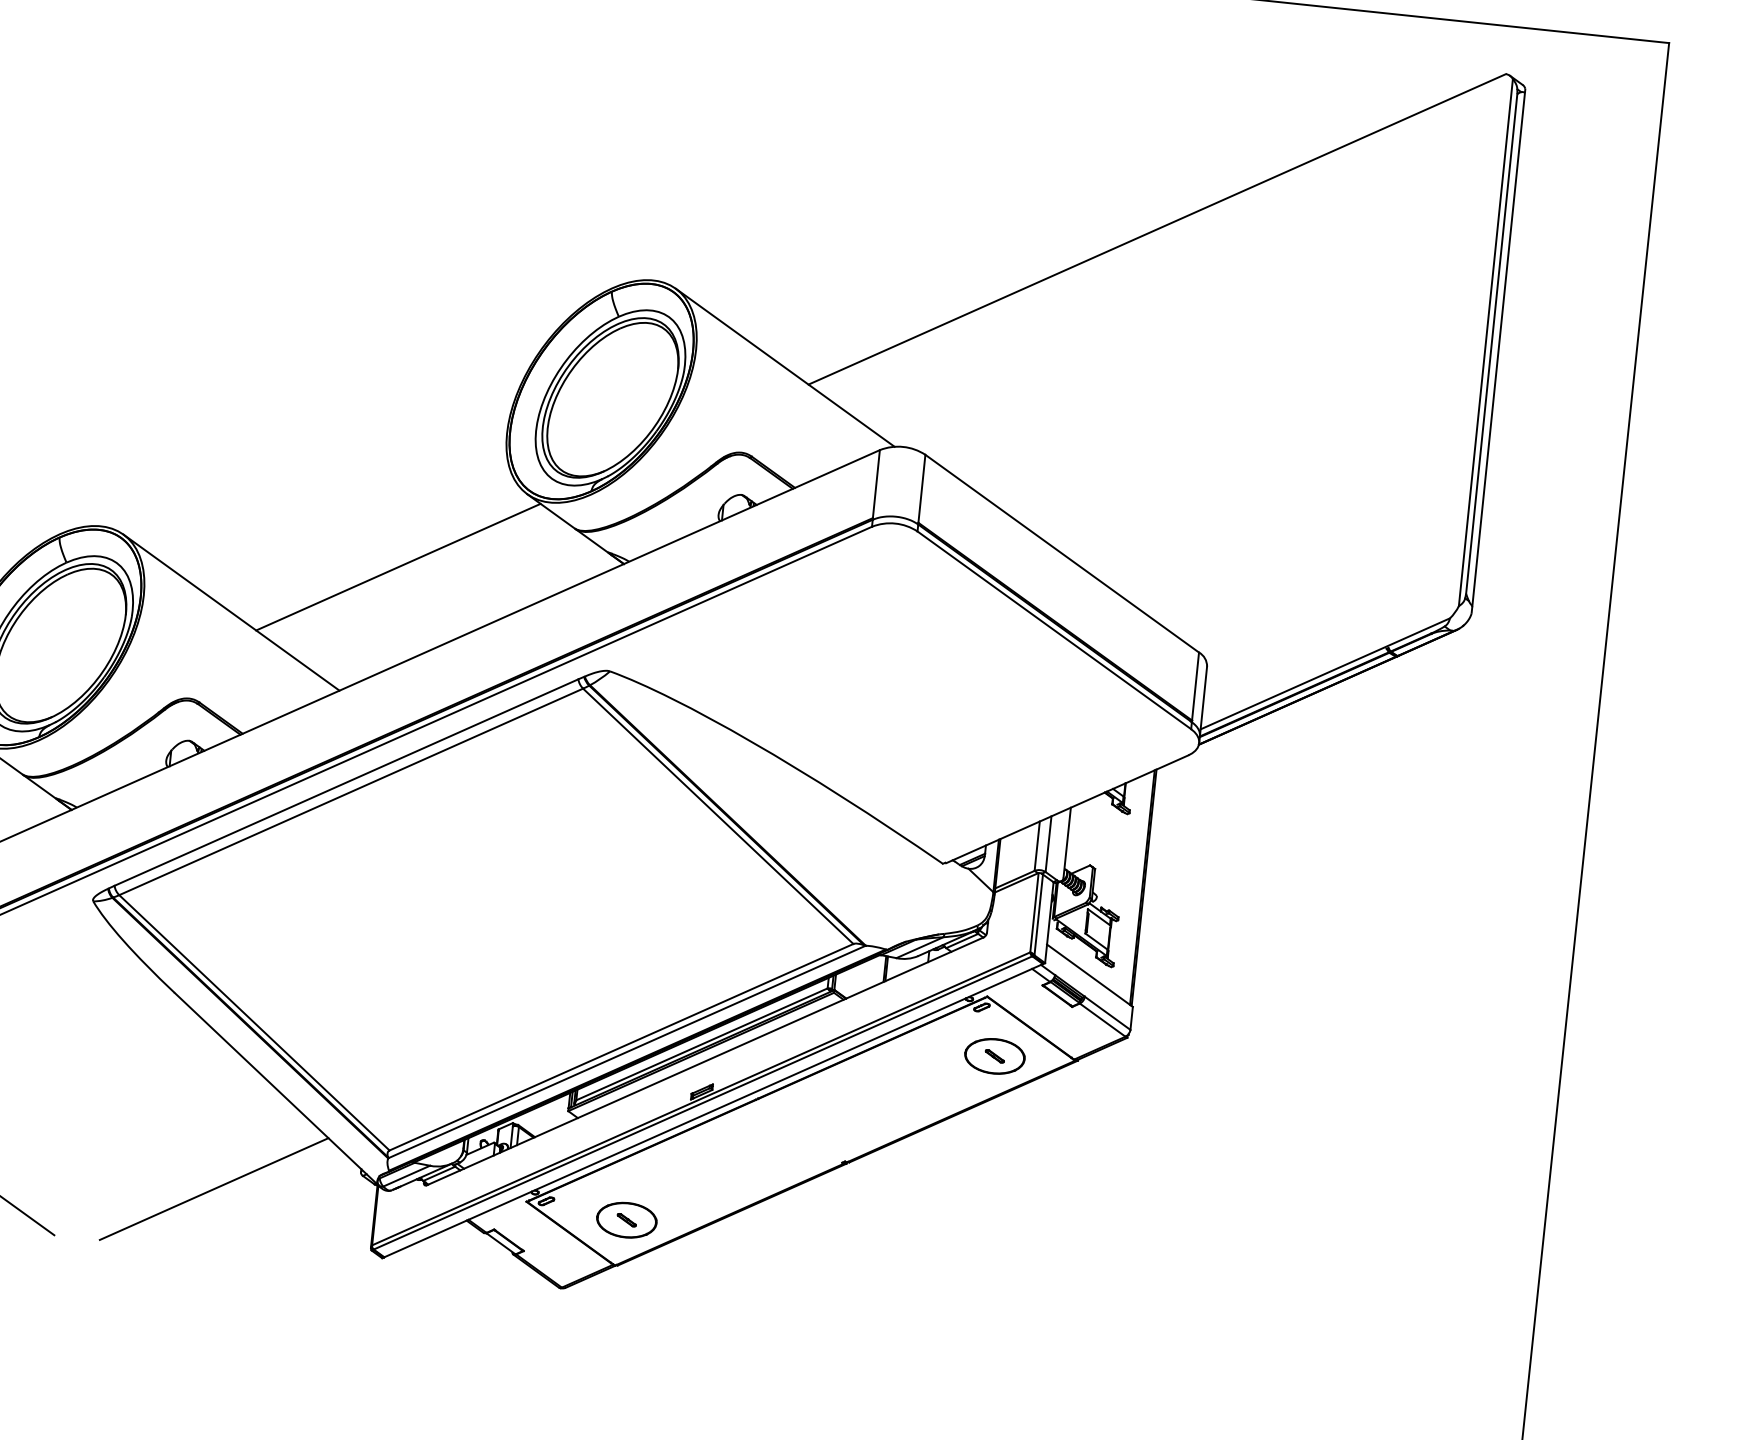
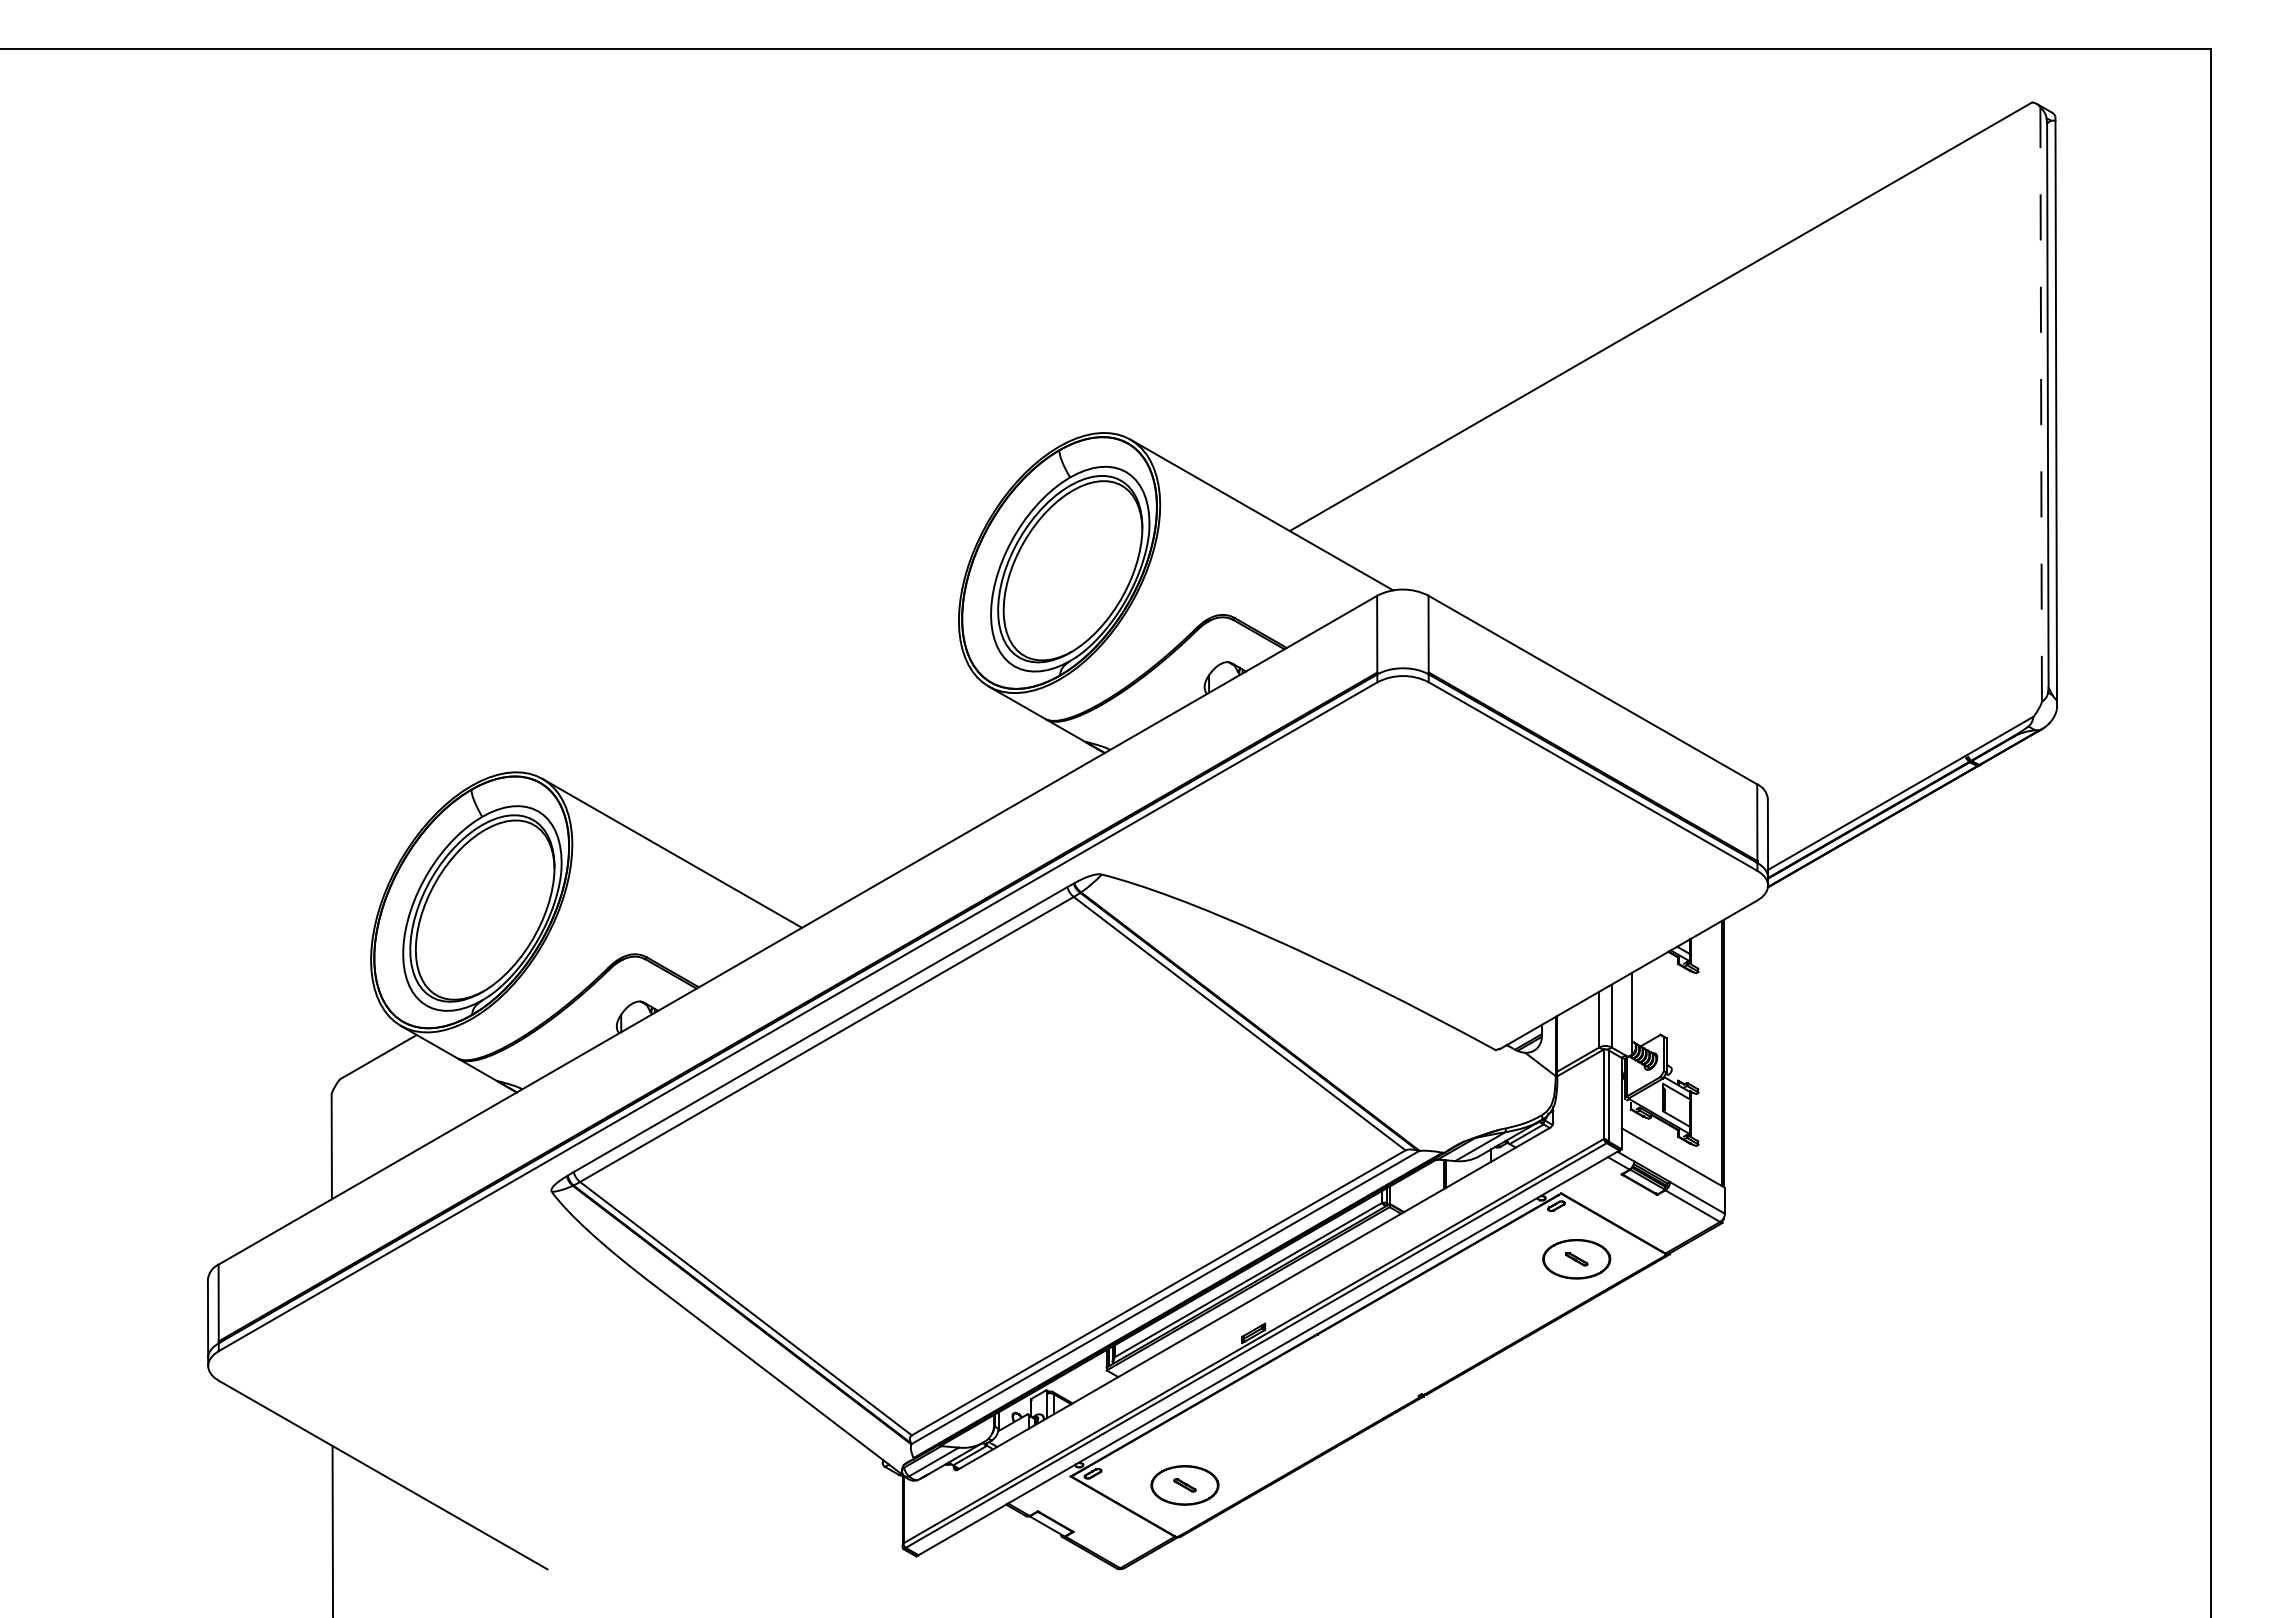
line: (1486, 342) -> (2041, 404), solid -> dashed
line: (397, 566) -> (852, 782), removed
line: (214, 1188) -> (720, 1498), removed

